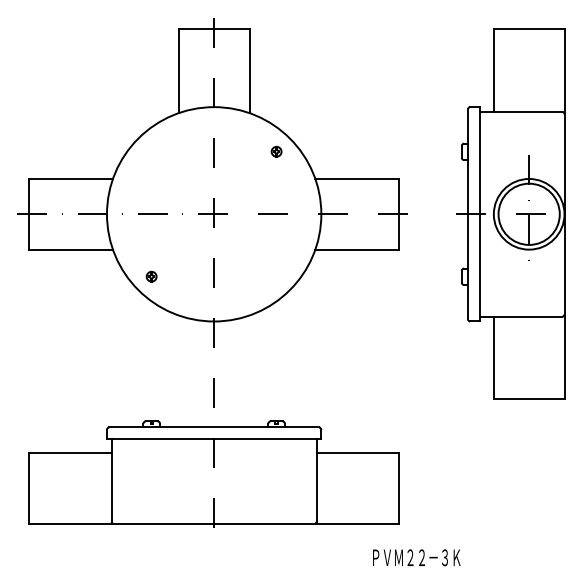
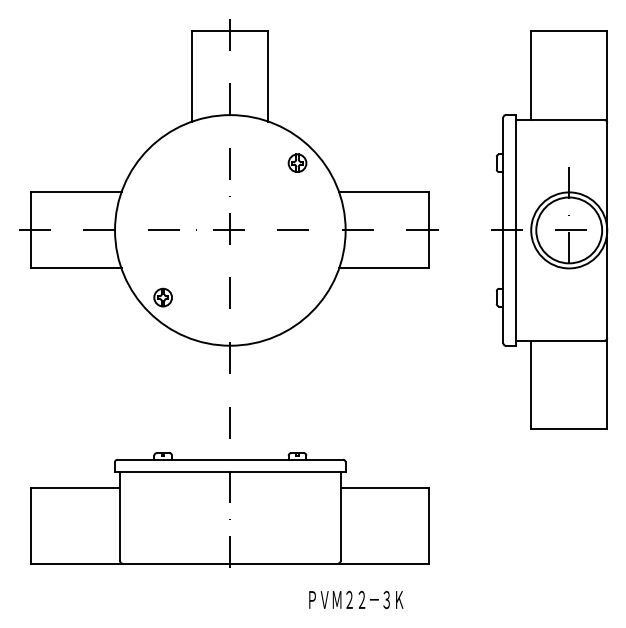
part: (276, 151) -> (297, 162), size x1.67
part: (151, 276) -> (162, 297), size x1.67
text: (416, 557) -> (356, 599), moved

